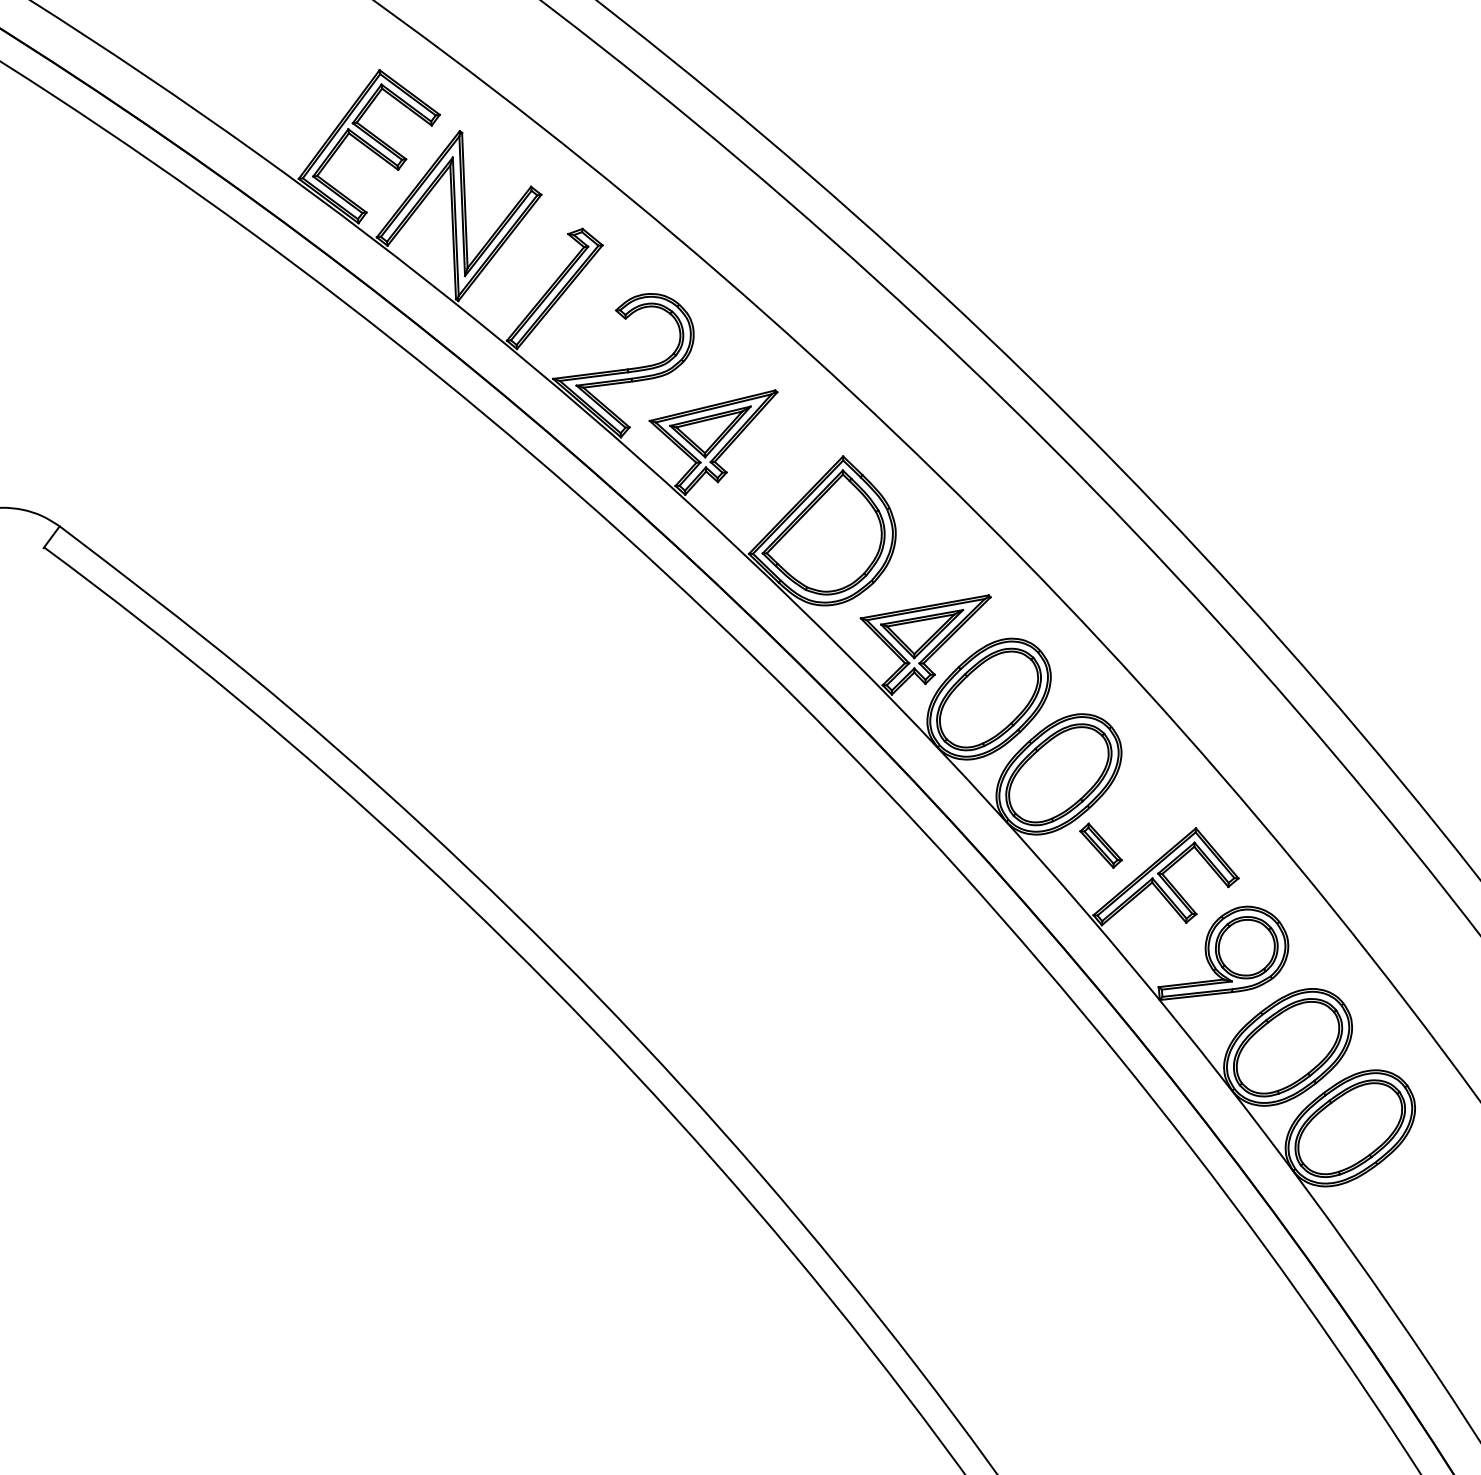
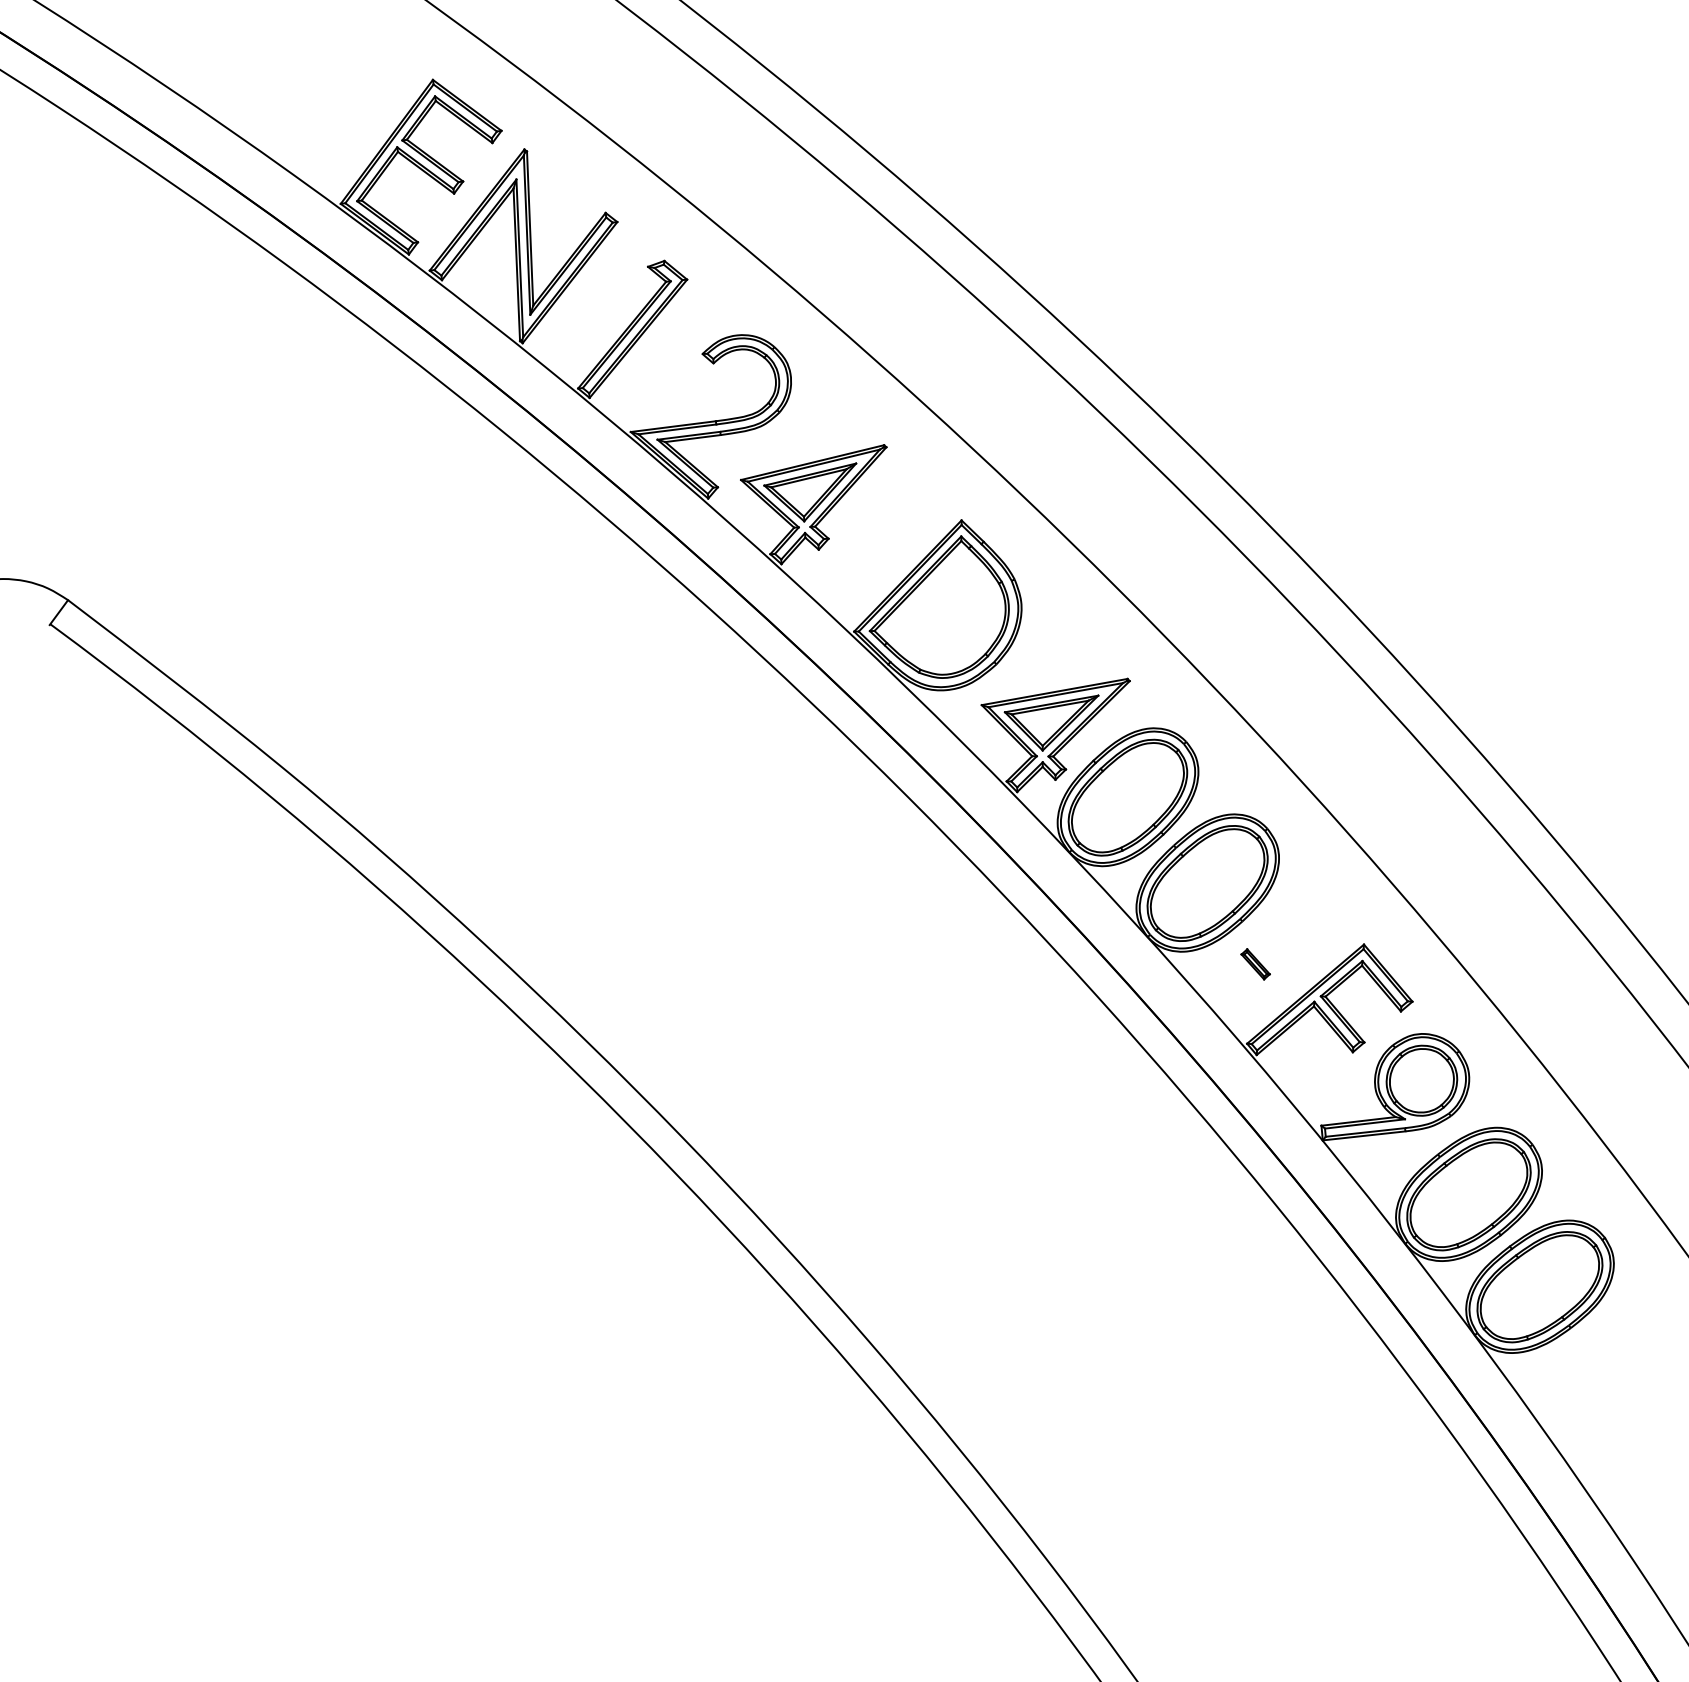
part: (1100, 845) -> (1255, 964), size x0.6

